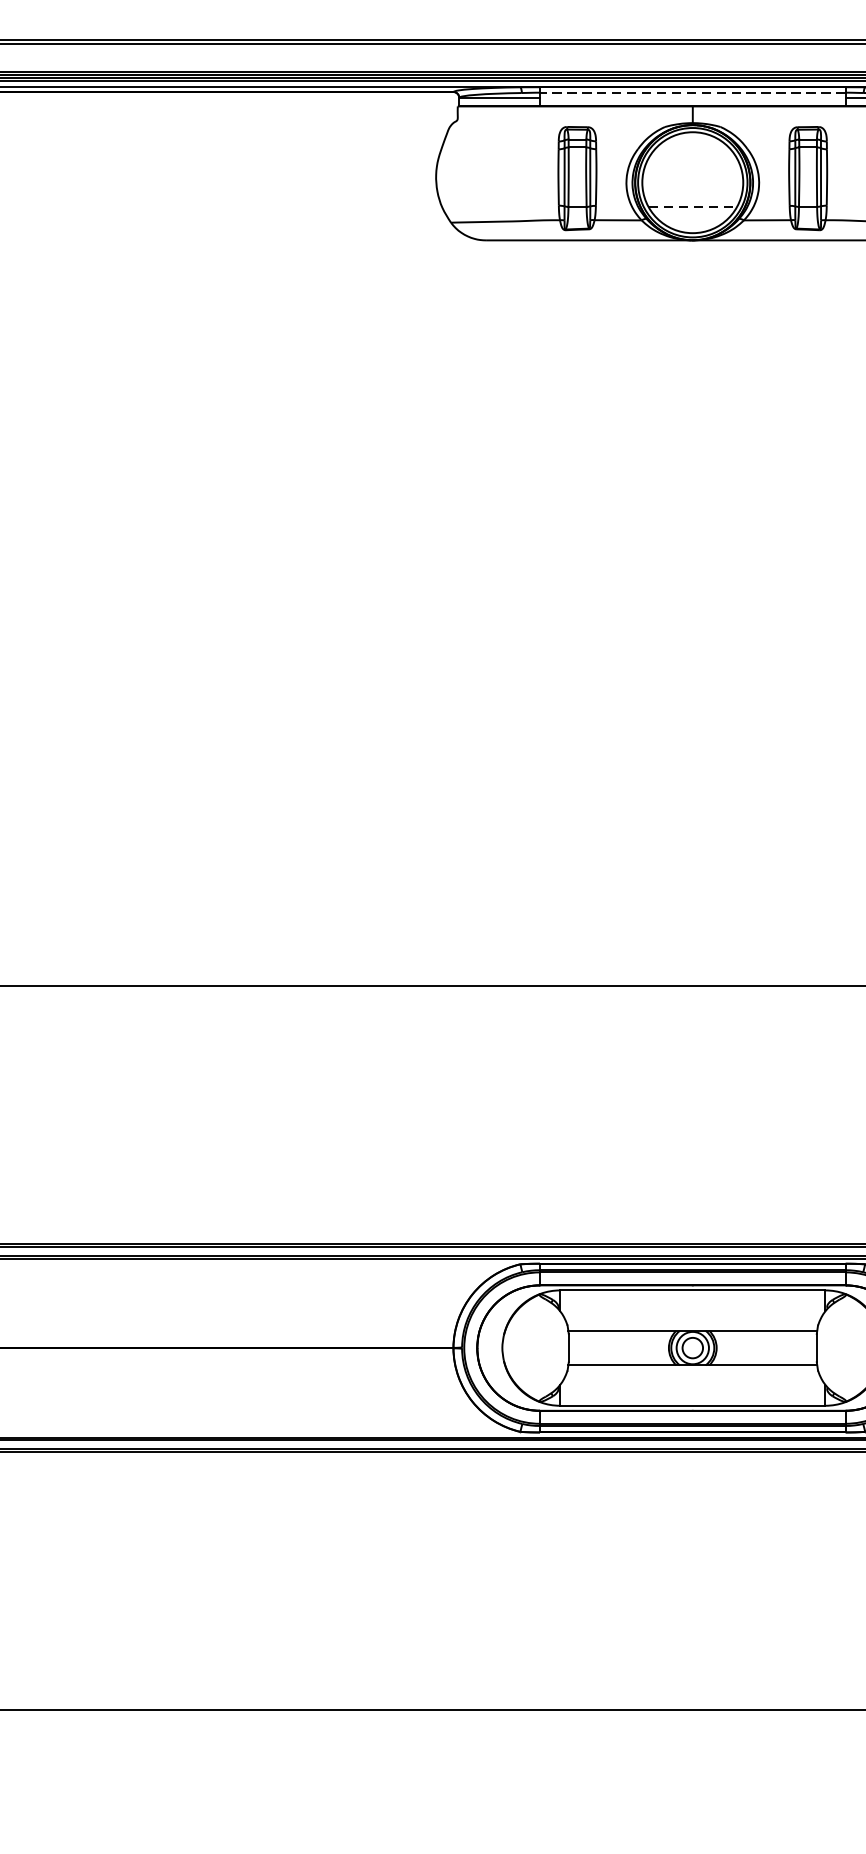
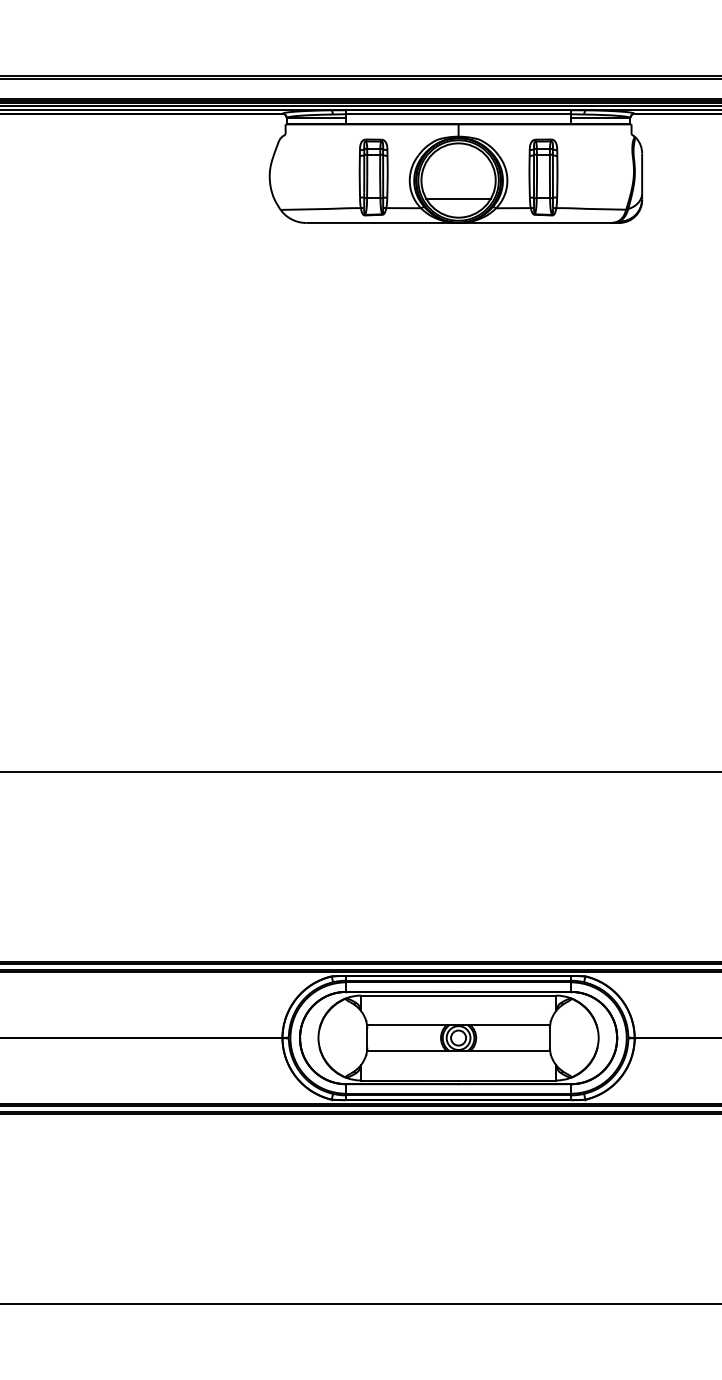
line: (692, 92) -> (458, 114), dashed -> solid
line: (694, 207) -> (459, 198), dashed -> solid

